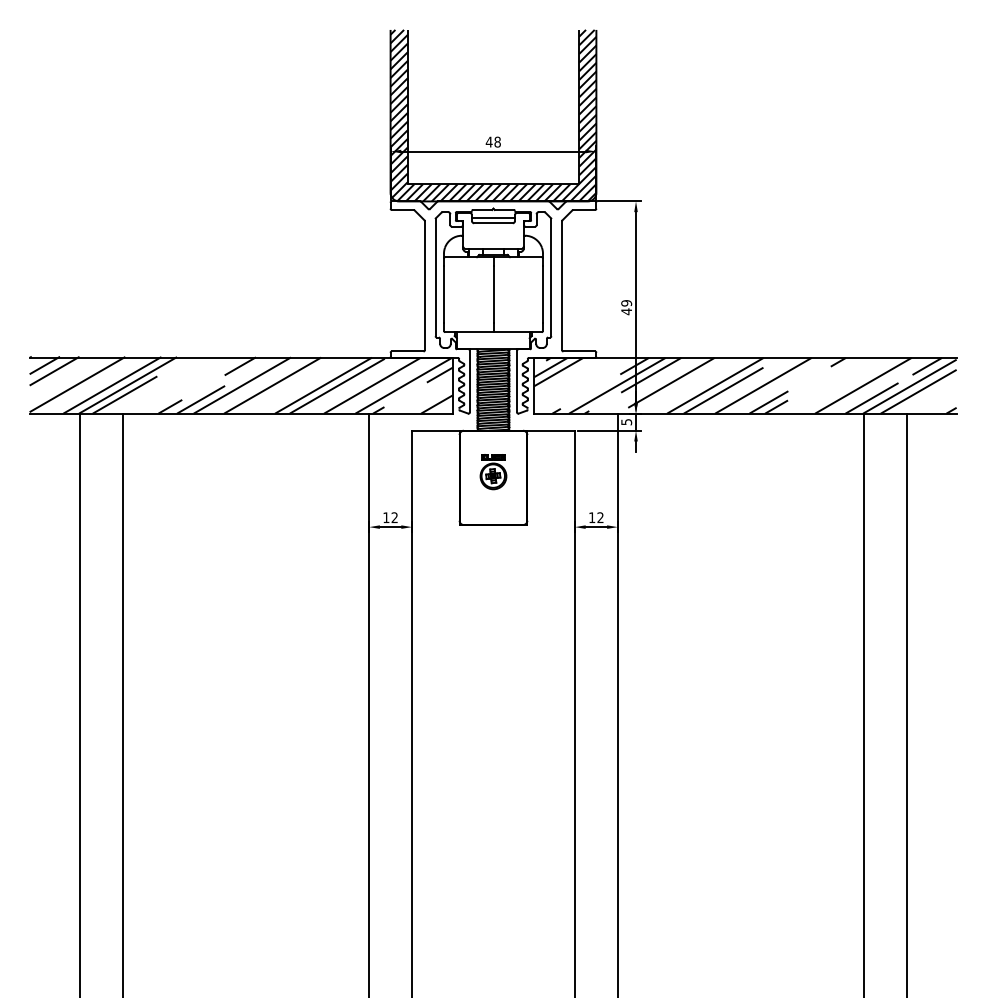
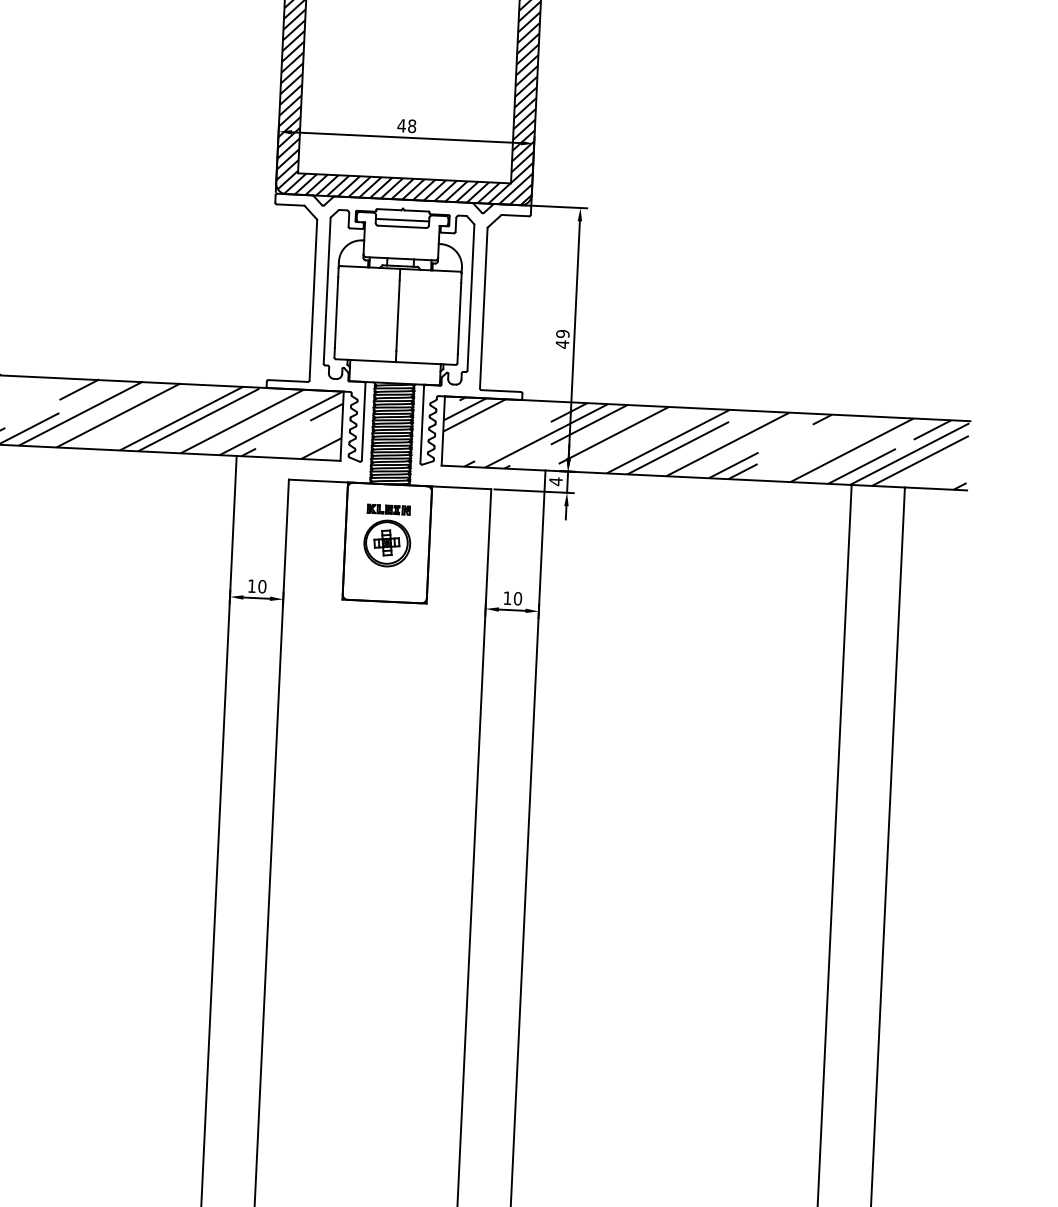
text: (626, 421) -> (555, 480), 5 -> 4
part: (493, 471) -> (387, 535), size x1.43
text: (394, 517) -> (262, 586), 12 -> 10
text: (600, 517) -> (517, 598), 12 -> 10

